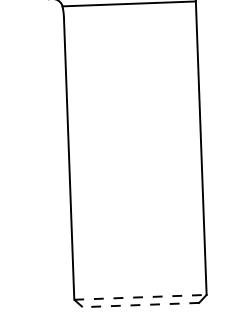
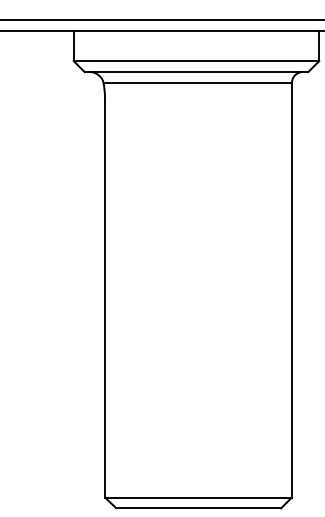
line: (140, 297) -> (198, 497), dashed -> solid
line: (140, 305) -> (198, 508), dashed -> solid

